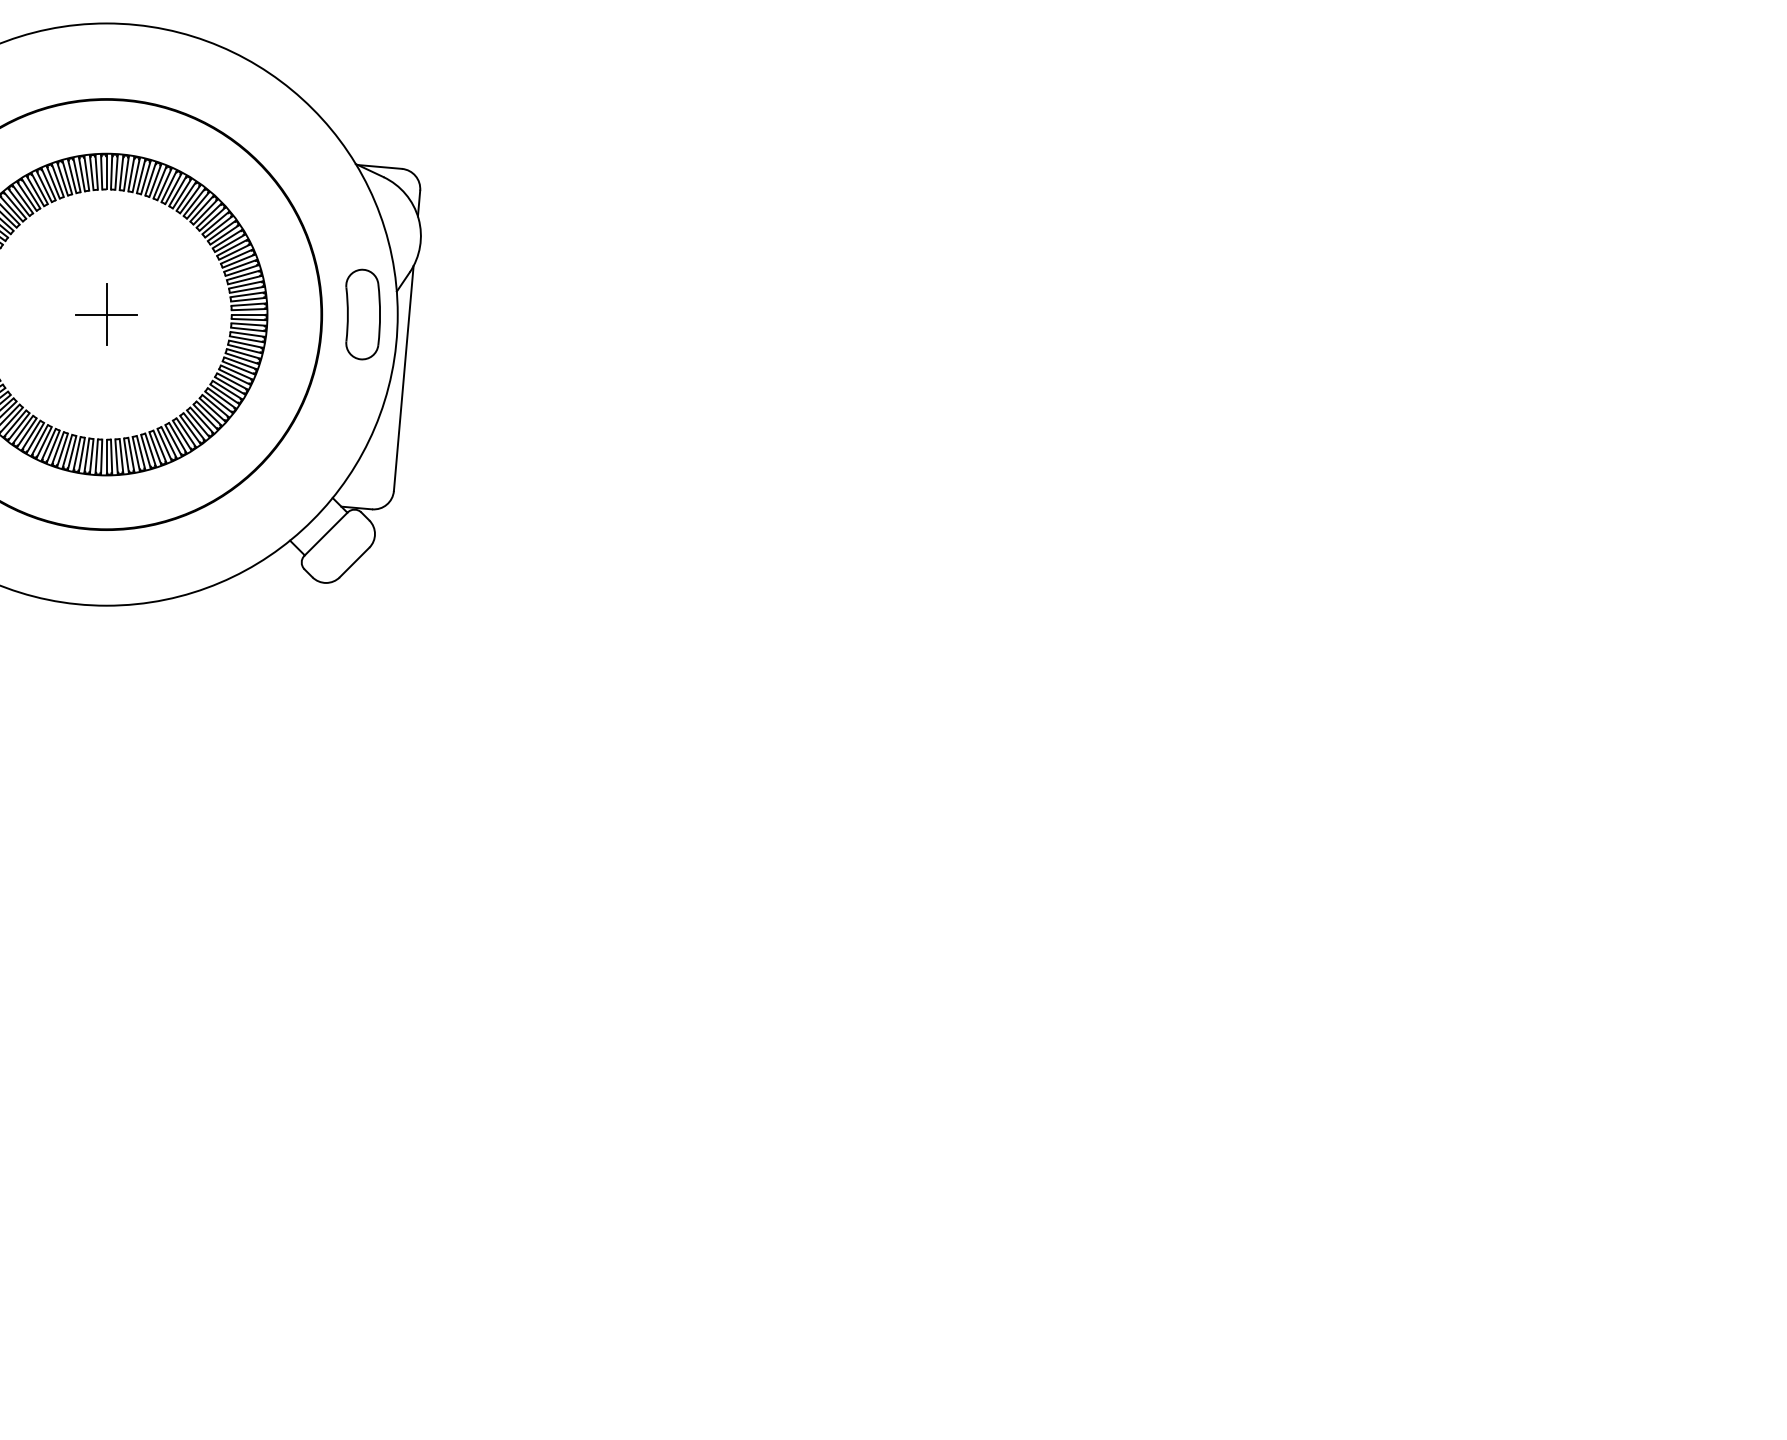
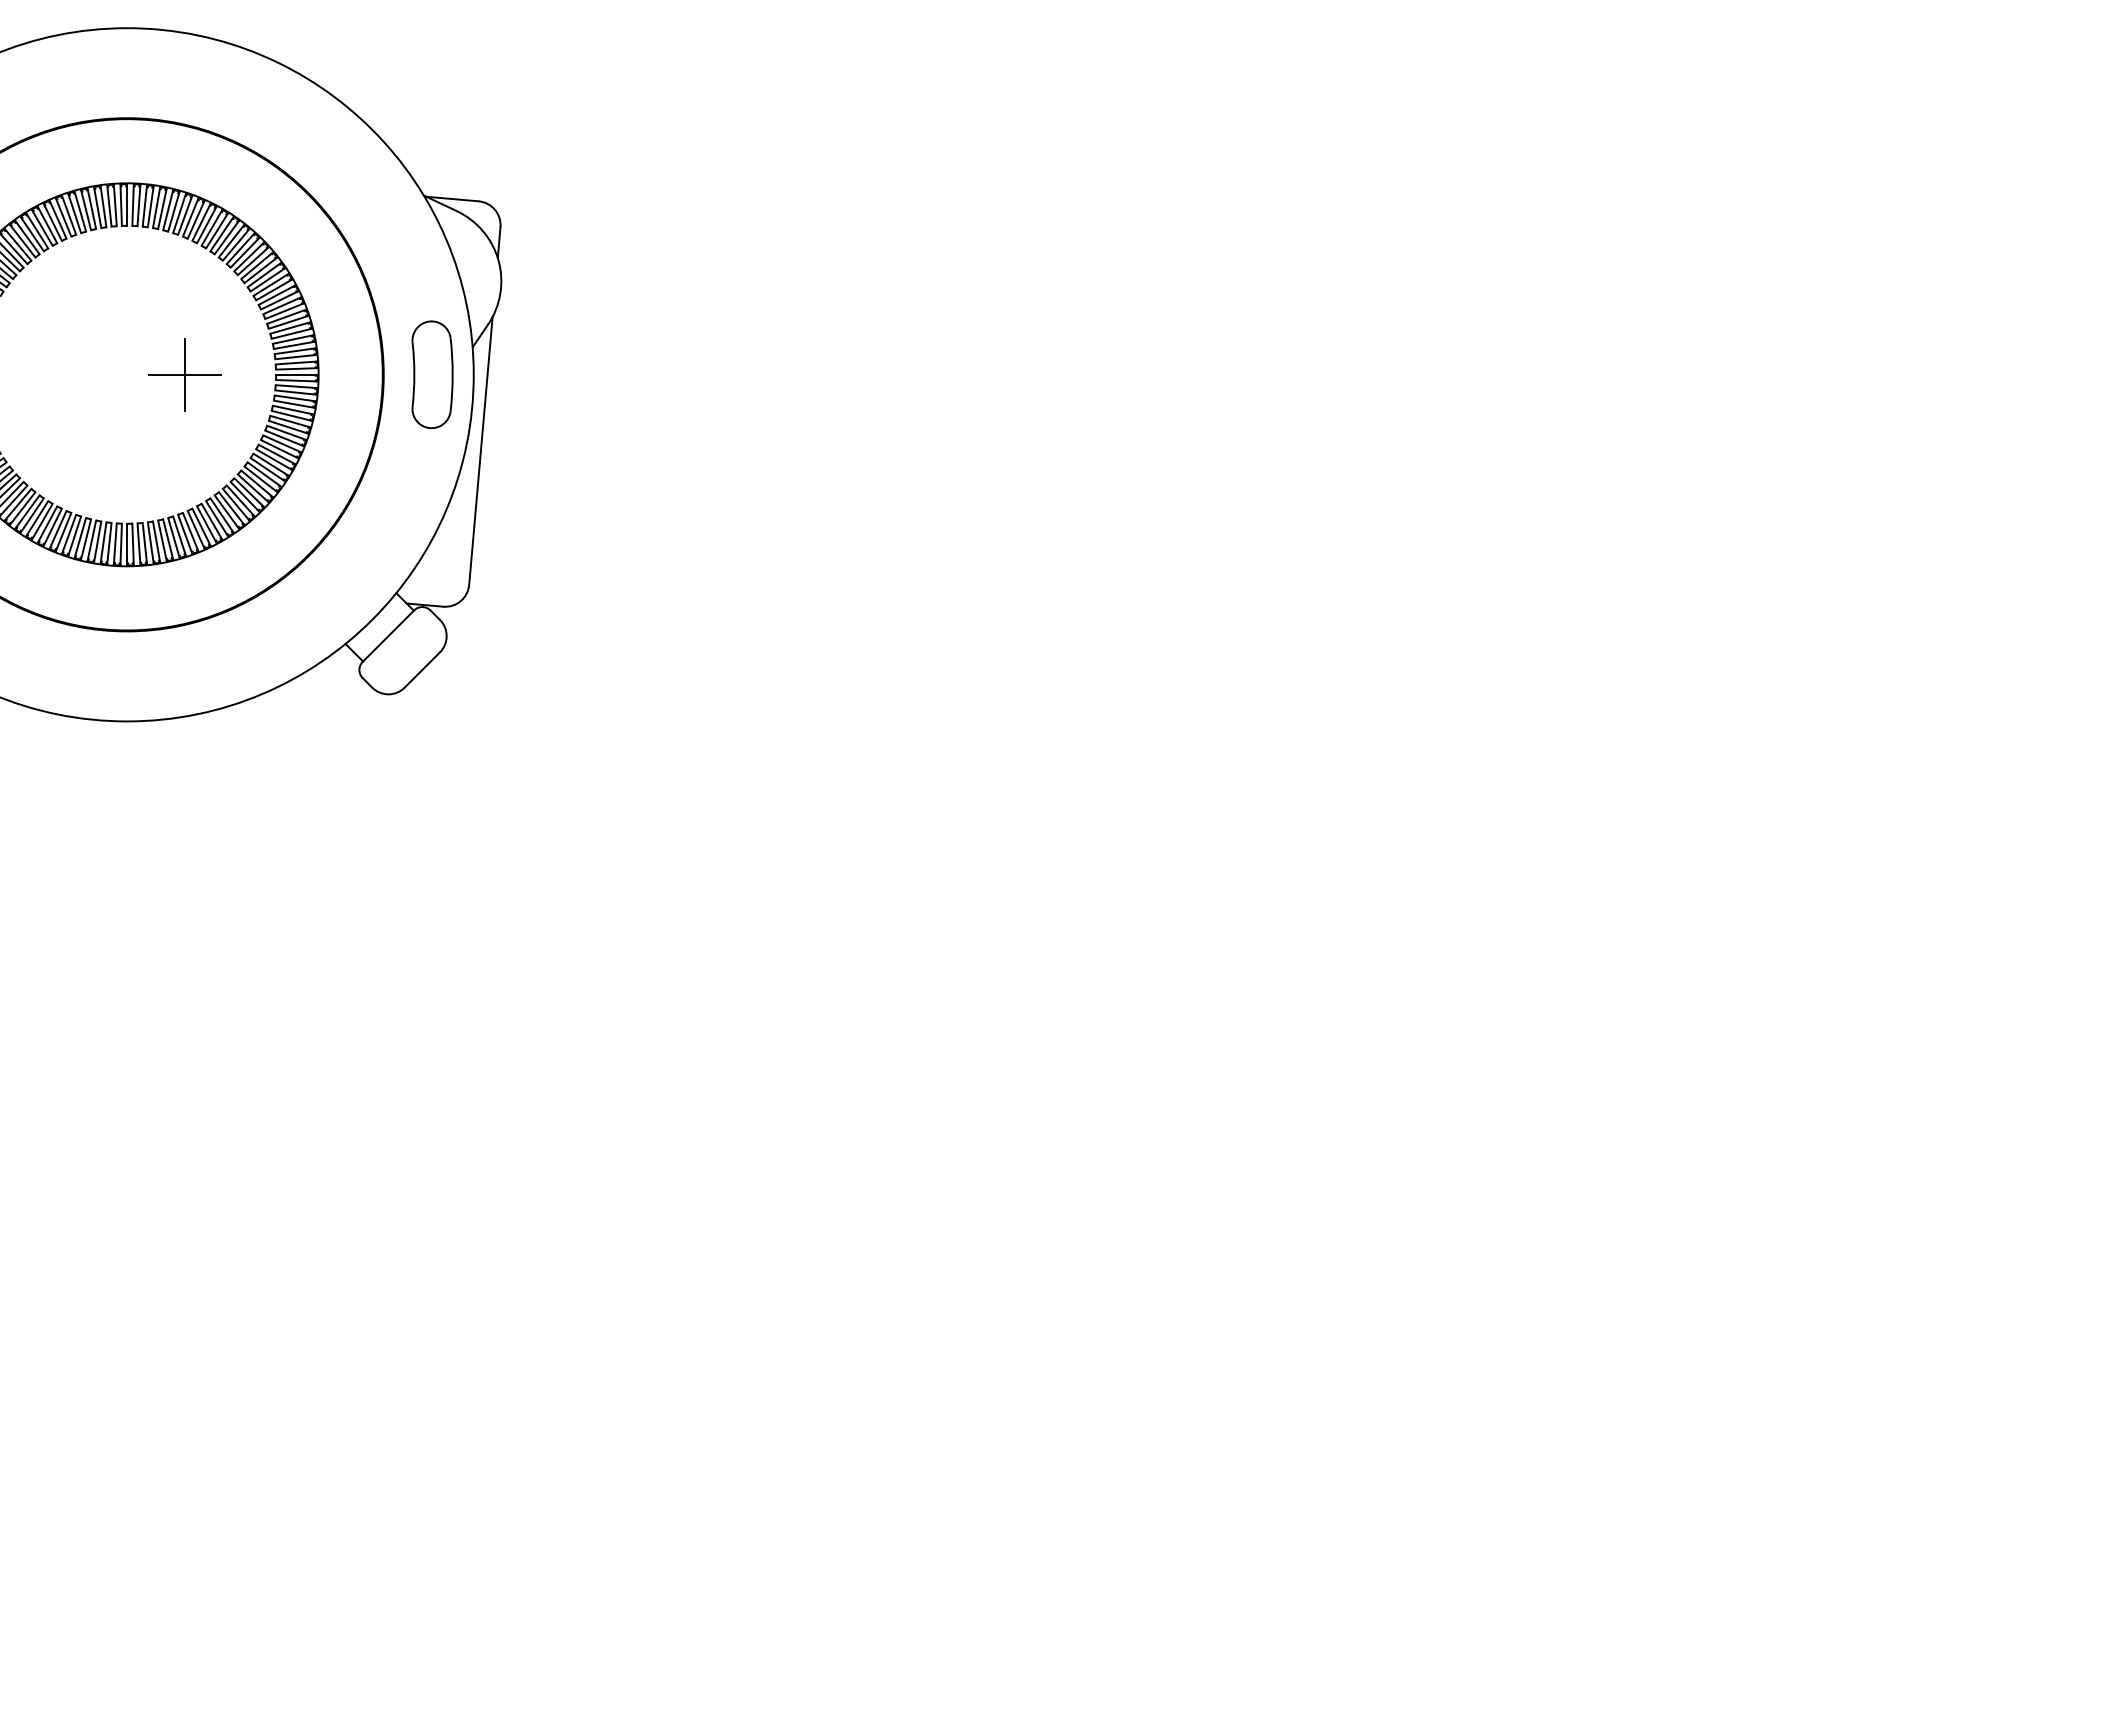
part: (106, 314) -> (184, 374), moved

